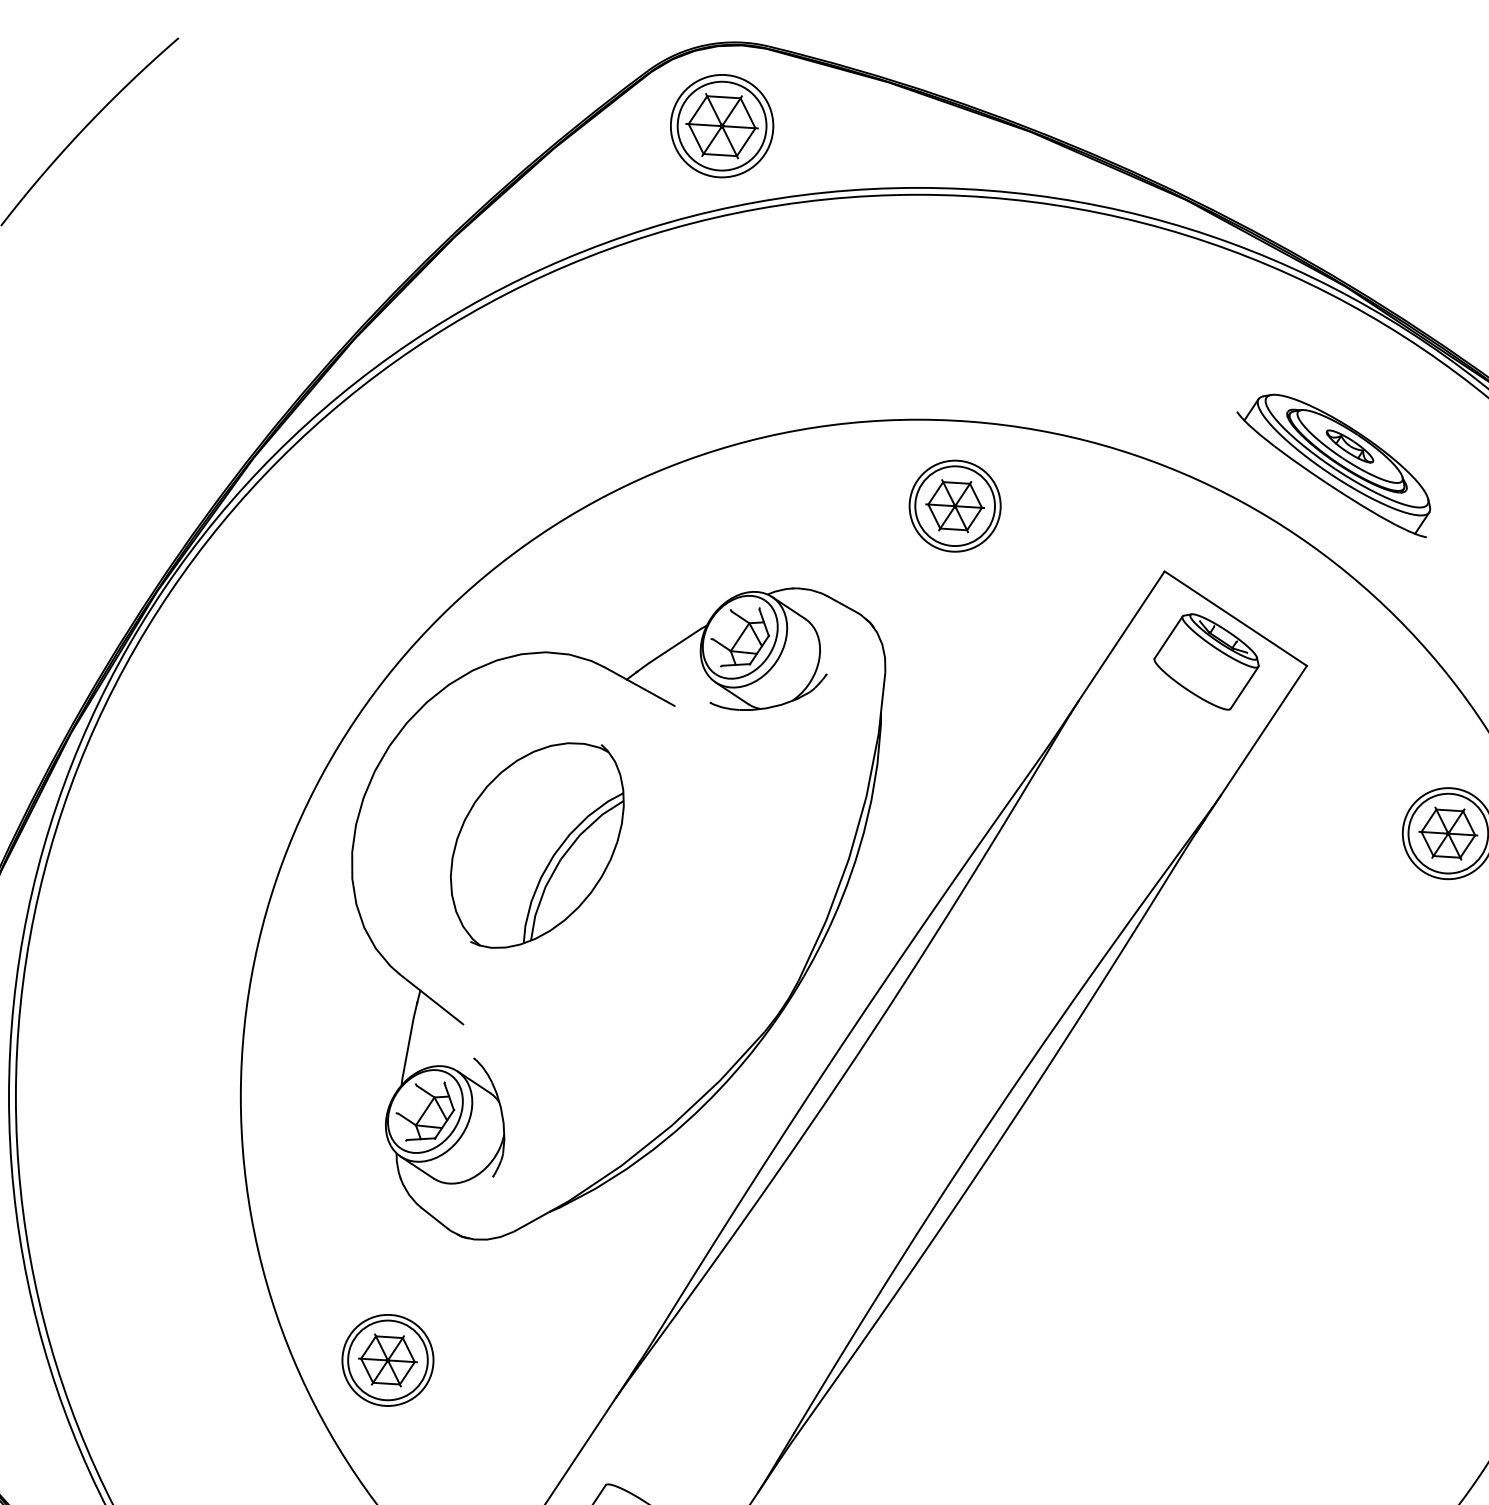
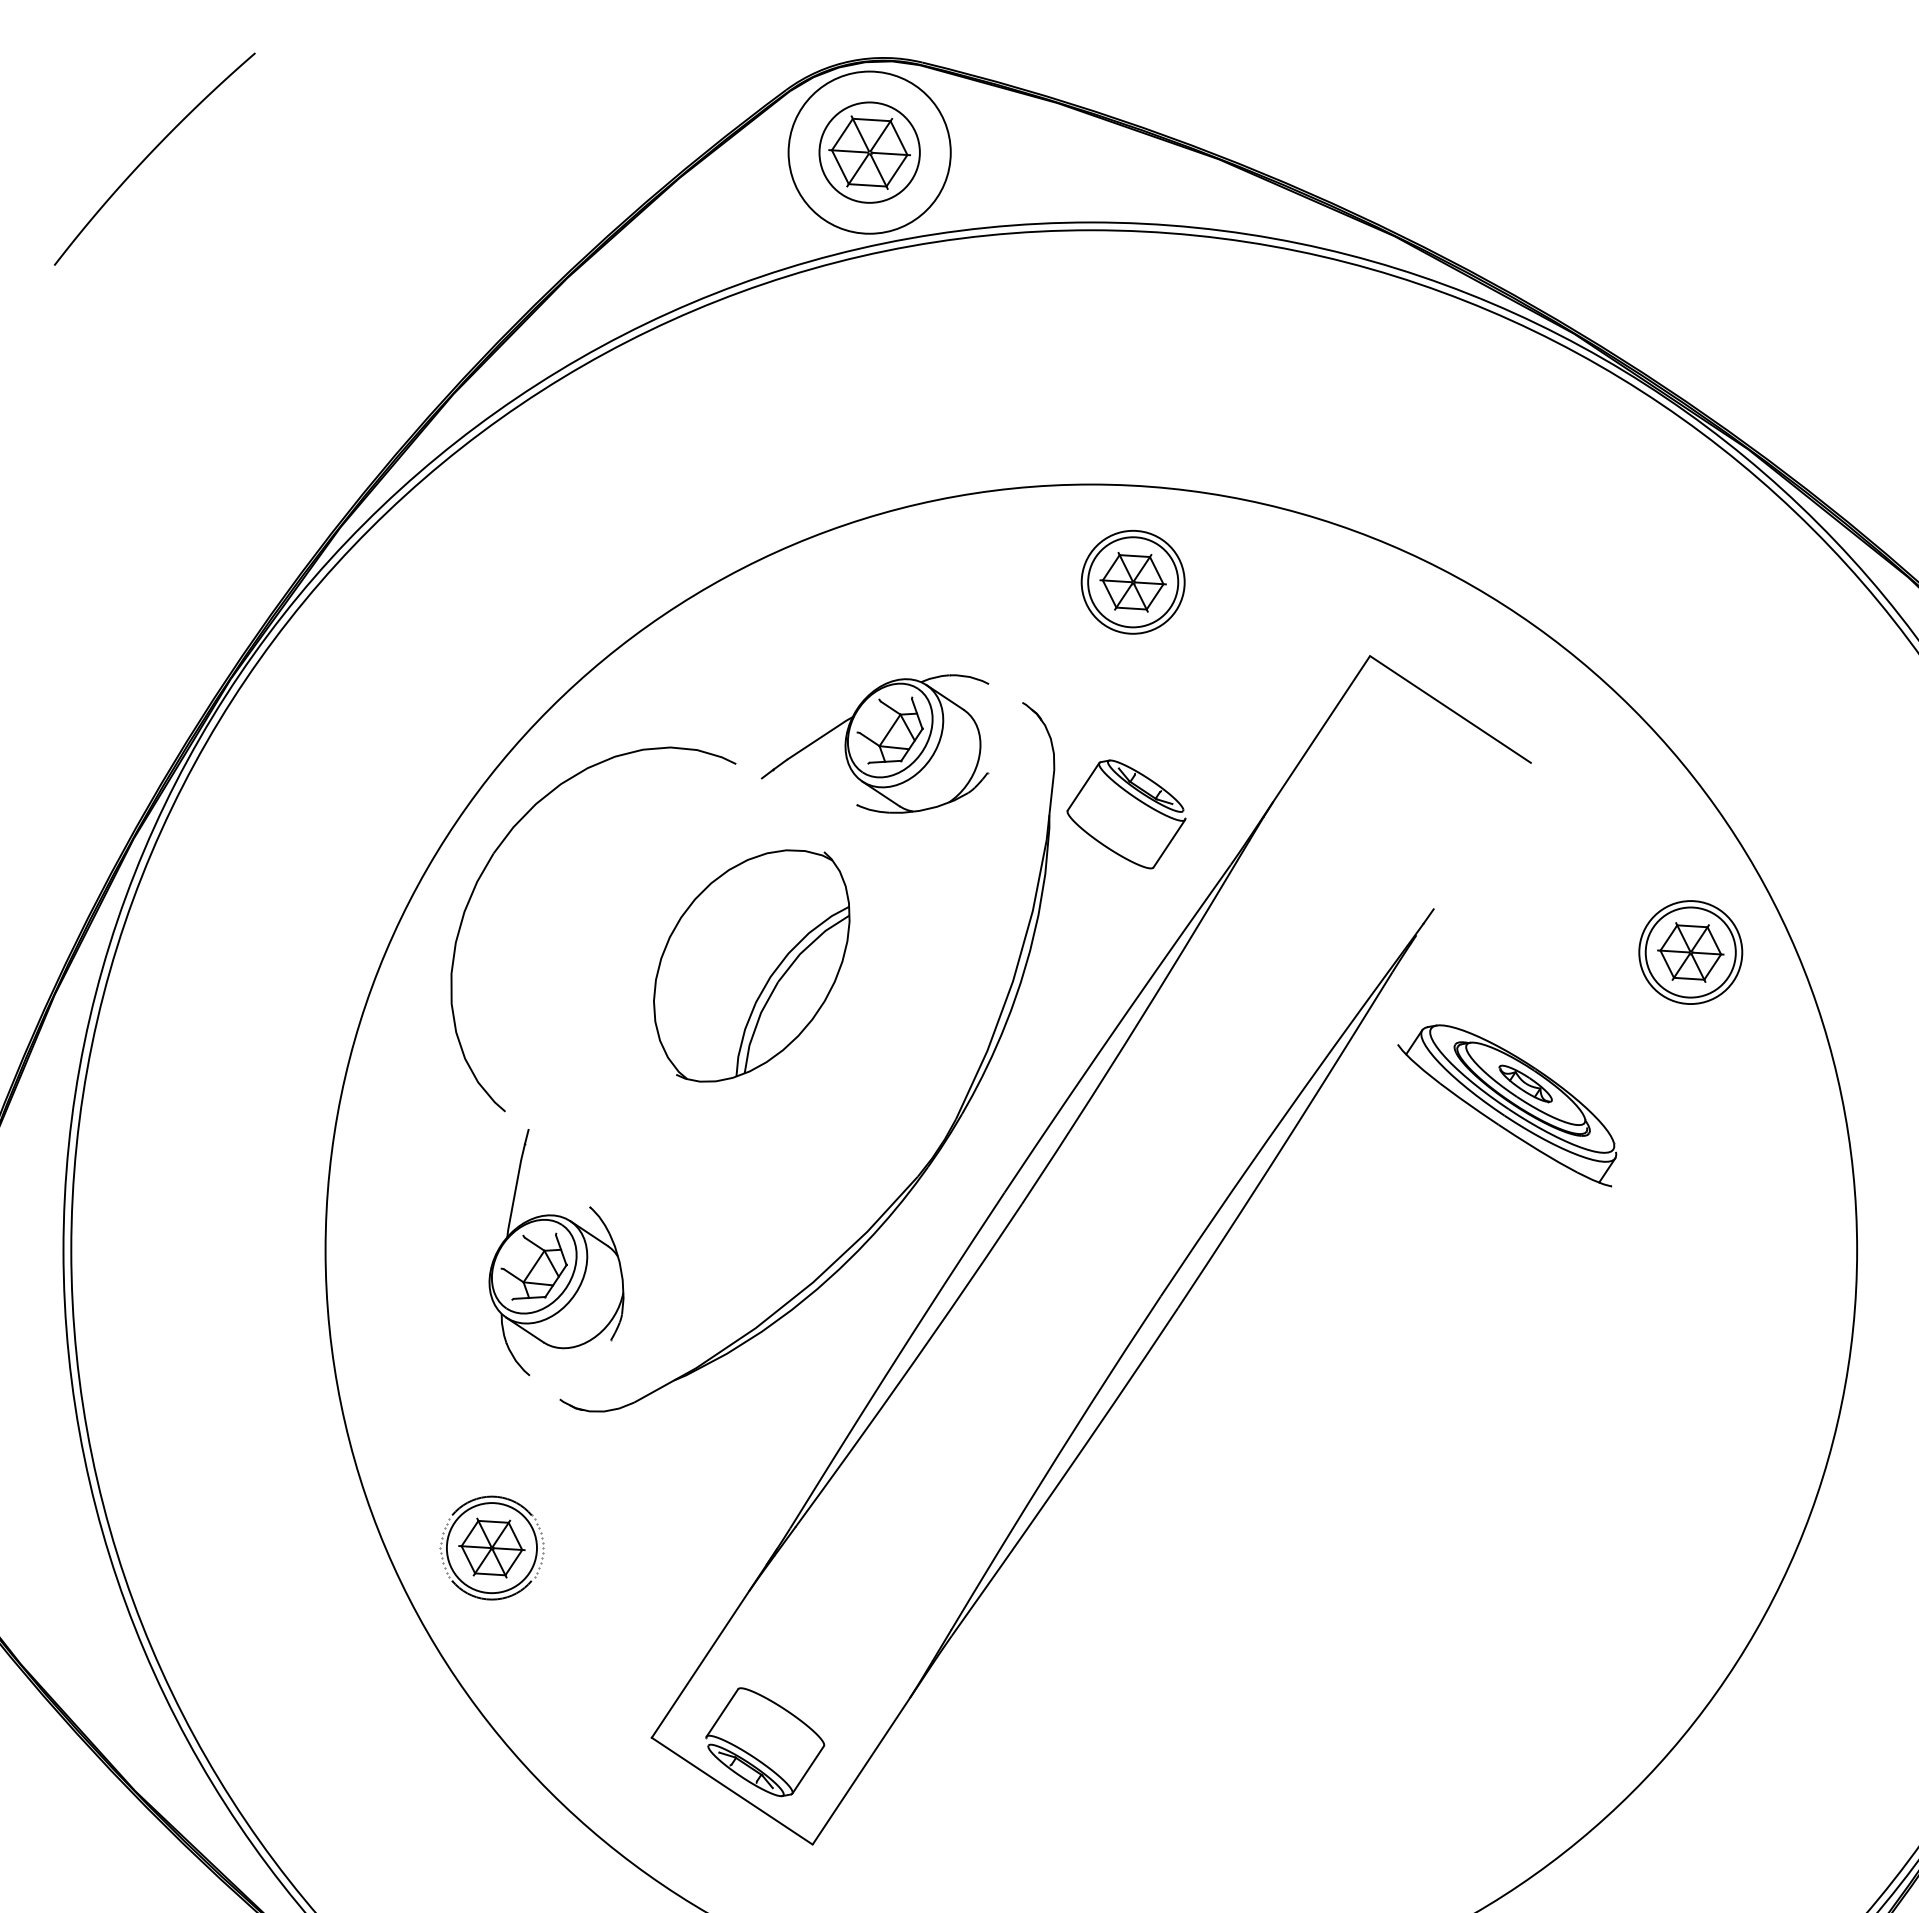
circle: (721, 126) -> (869, 152), size x1.4
part: (1334, 465) -> (1507, 1105), moved
line: (842, 604) -> (1005, 693), removed
part: (1206, 662) -> (1126, 814), moved
line: (639, 686) -> (776, 786), removed
line: (1250, 748) -> (1467, 856), removed
part: (537, 845) -> (751, 965), moved
line: (431, 999) -> (541, 1139), removed
line: (434, 1218) -> (544, 1387), removed
circle: (387, 1359) -> (491, 1547), solid -> dashed

